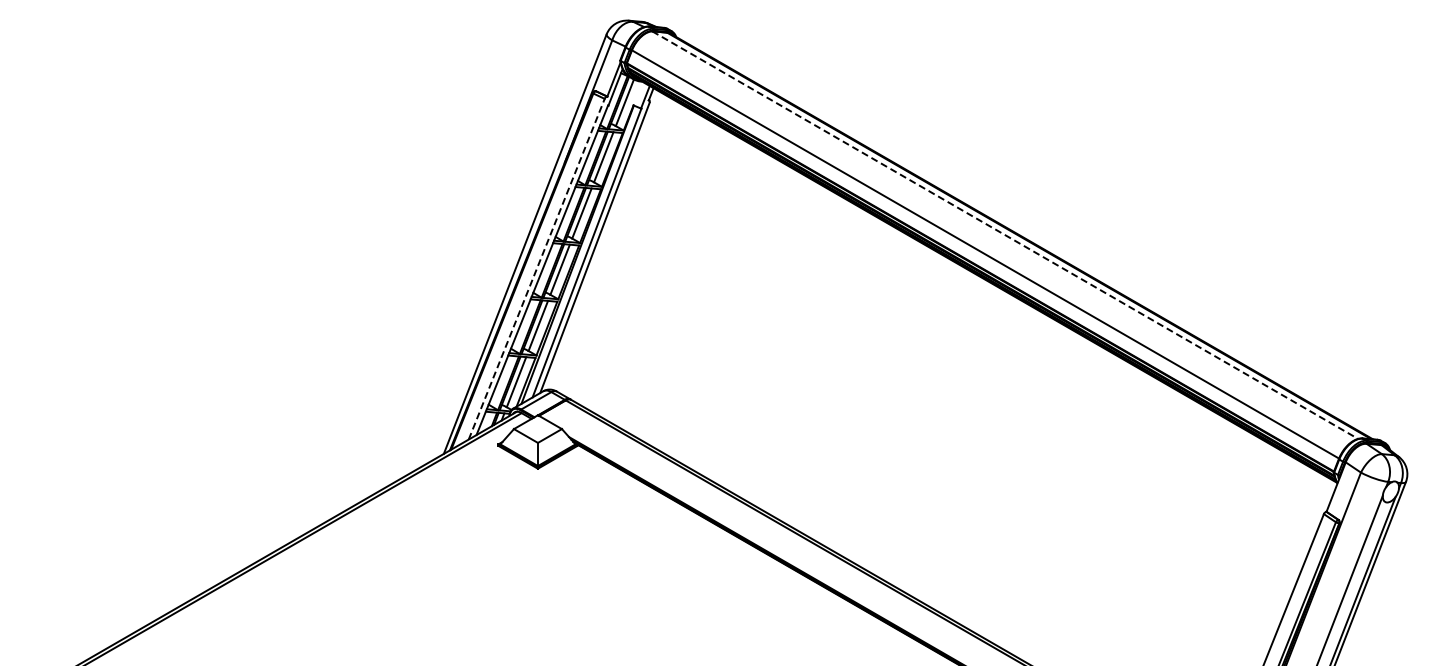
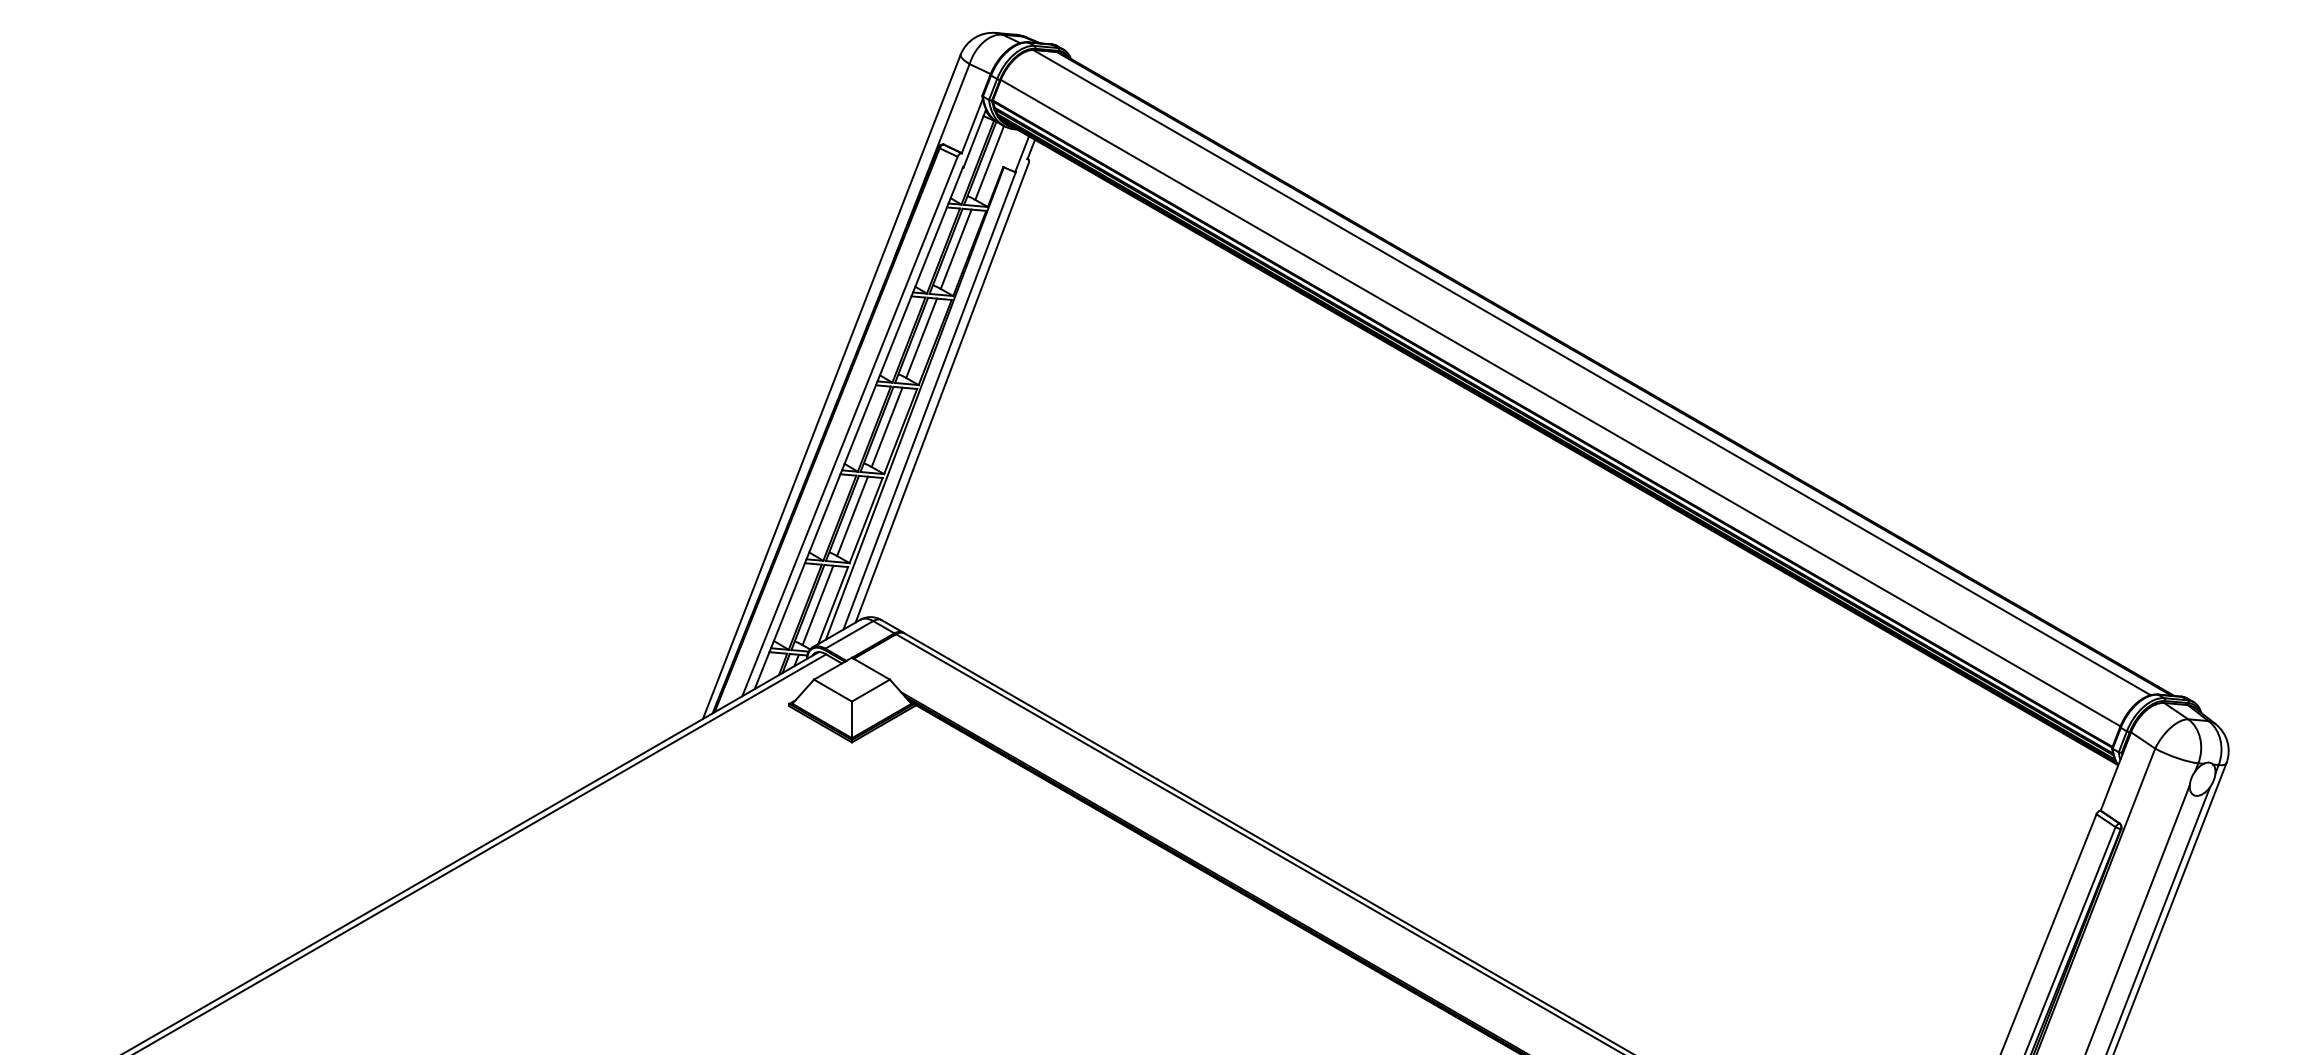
line: (1005, 235) -> (1592, 373), dashed -> solid
line: (536, 268) -> (849, 425), dashed -> solid

